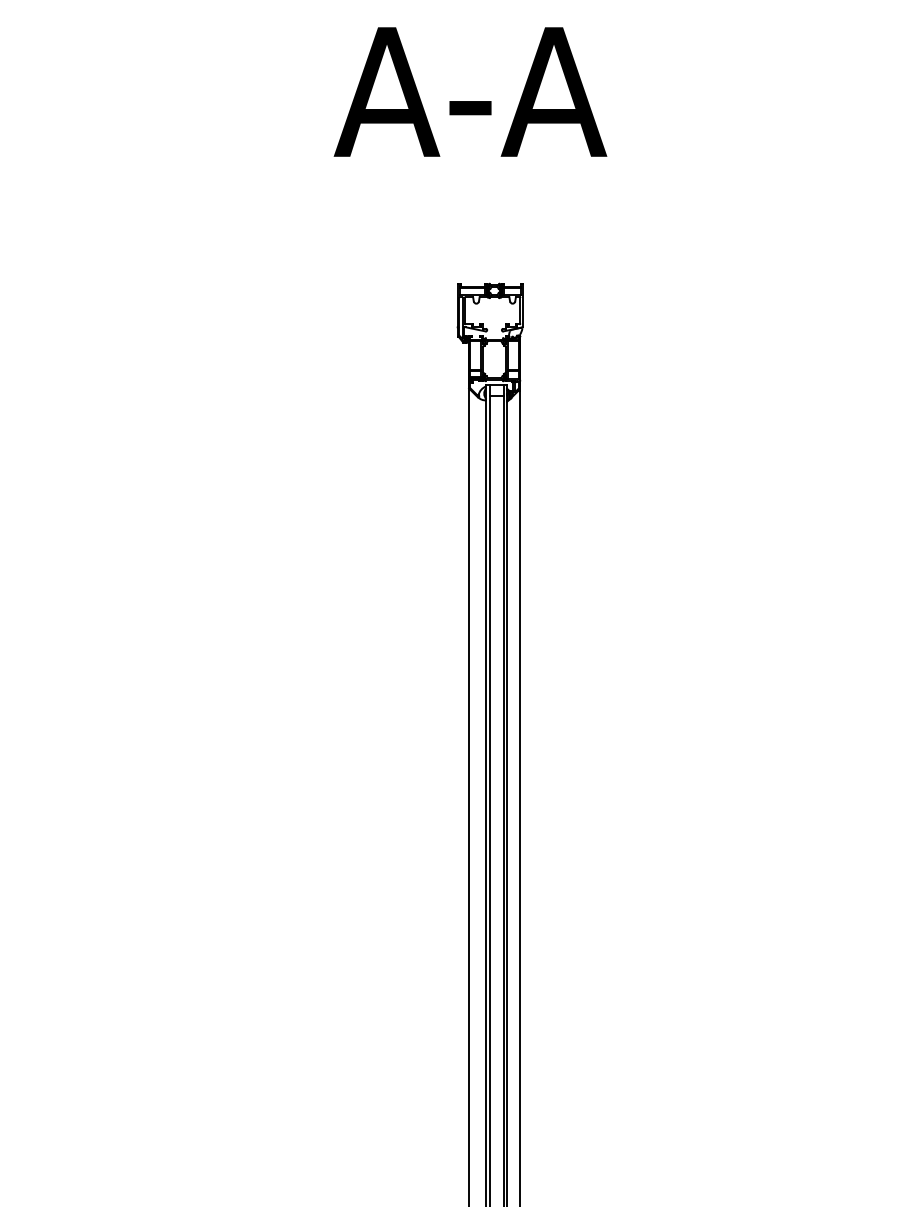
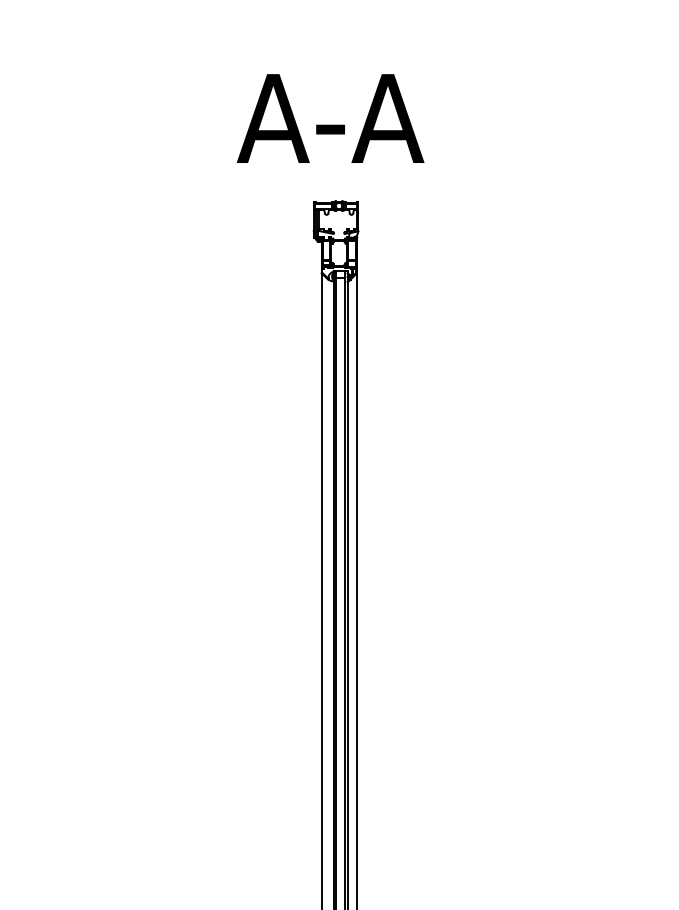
text: (470, 91) -> (330, 118), moved

